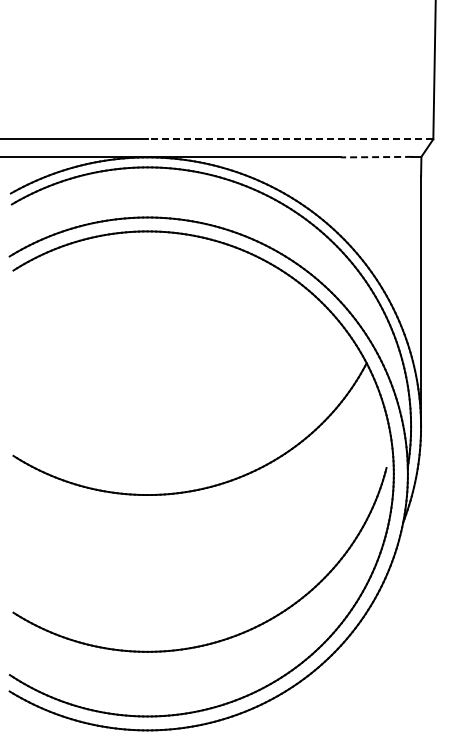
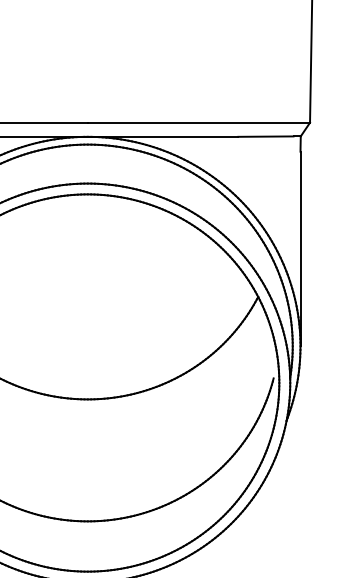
line: (290, 139) -> (198, 122), dashed -> solid
line: (376, 157) -> (265, 136), dashed -> solid

